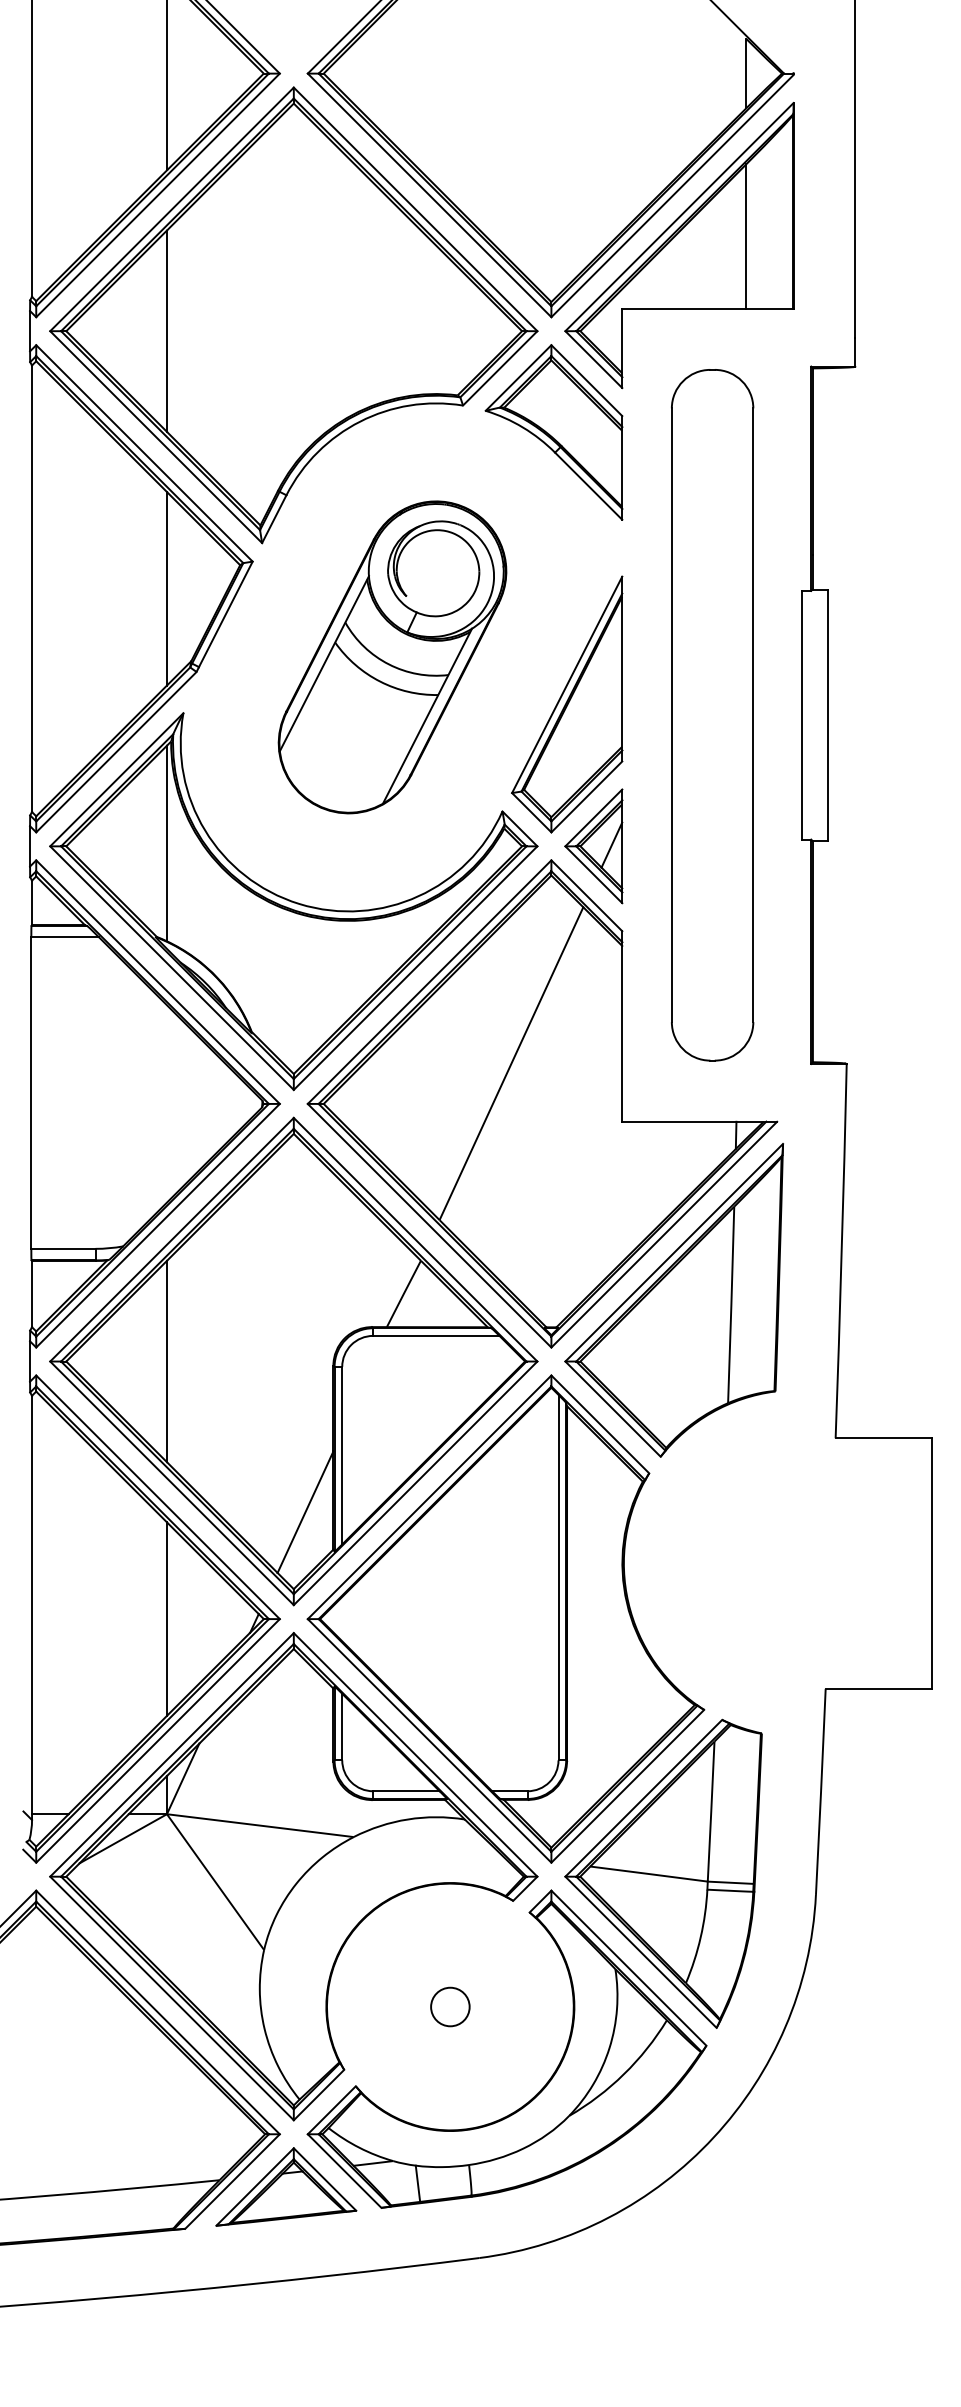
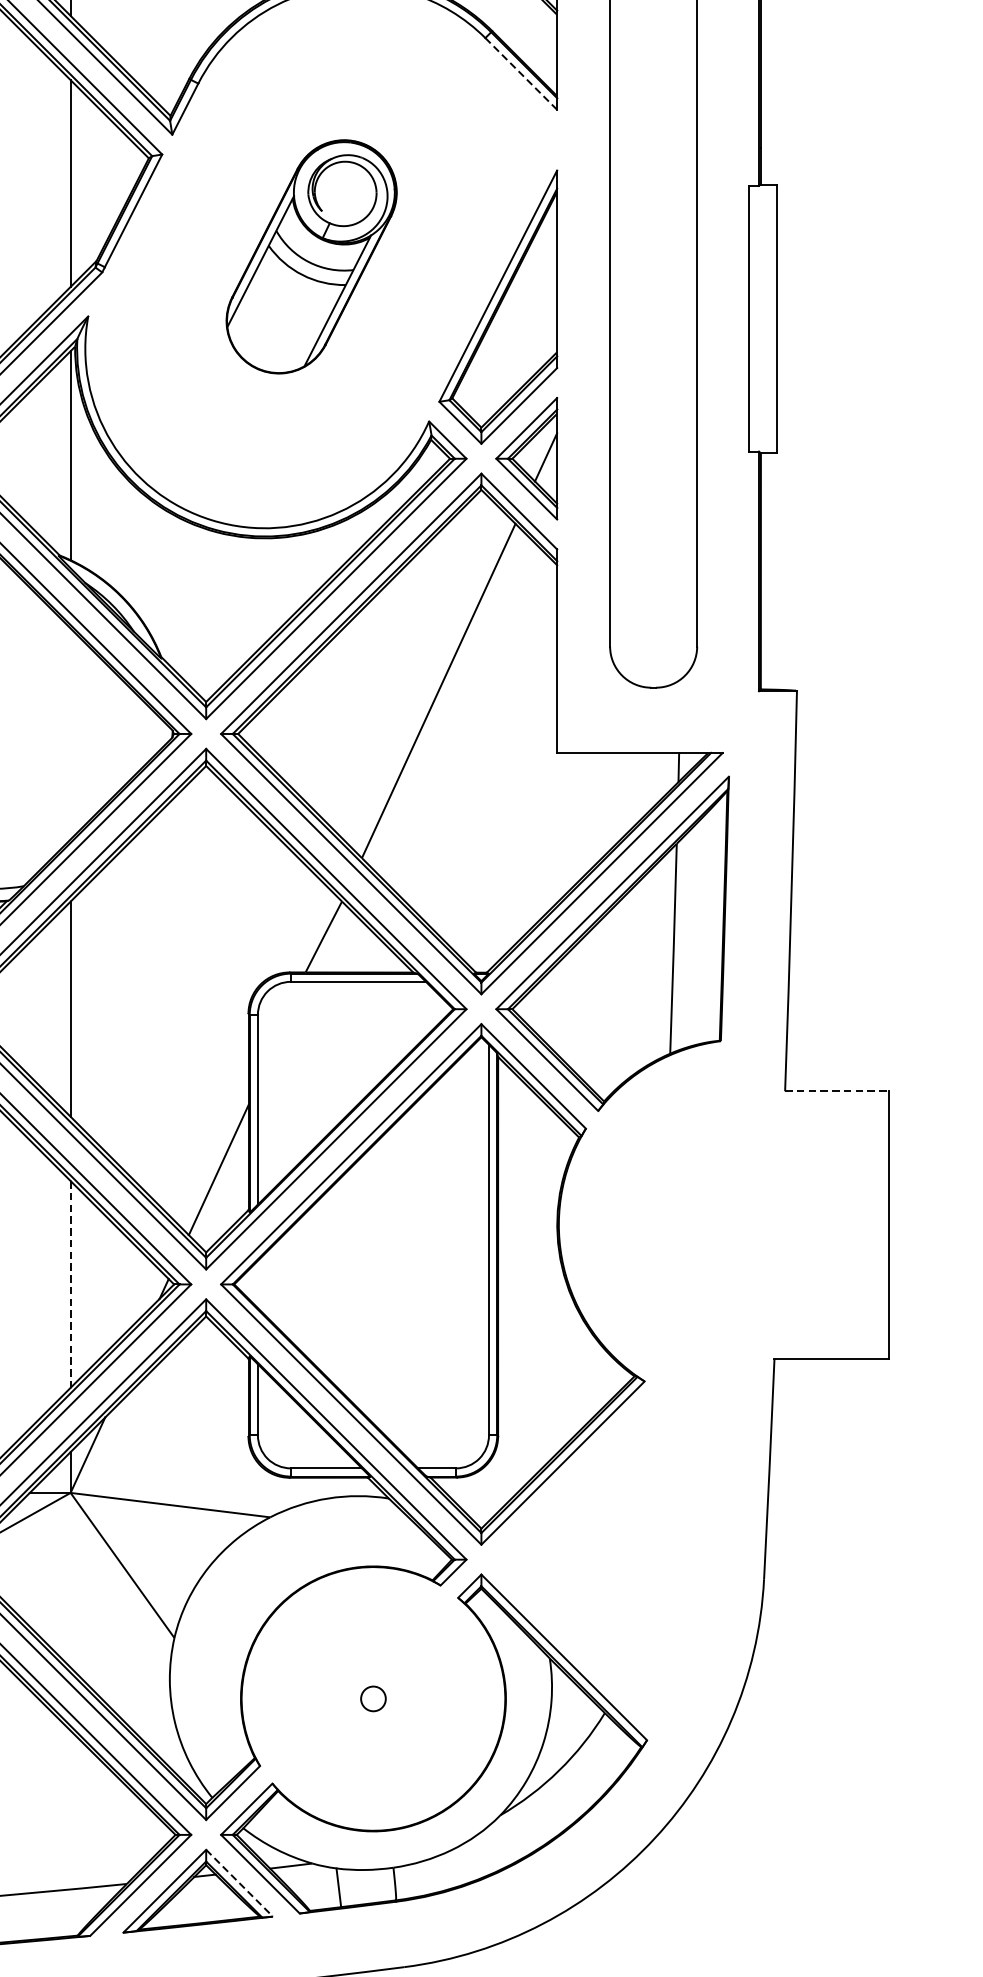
line: (588, 485) -> (521, 73), solid -> dashed
part: (392, 657) -> (311, 256), size x0.7
line: (884, 1438) -> (837, 1091), solid -> dashed
line: (166, 1619) -> (70, 1284), solid -> dashed
part: (663, 1873) -> (601, 1556), removed
circle: (450, 2006) -> (373, 1698), size x0.6
line: (325, 2179) -> (240, 1883), solid -> dashed

